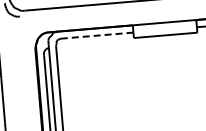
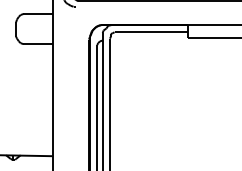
line: (97, 35) -> (152, 32), dashed -> solid

